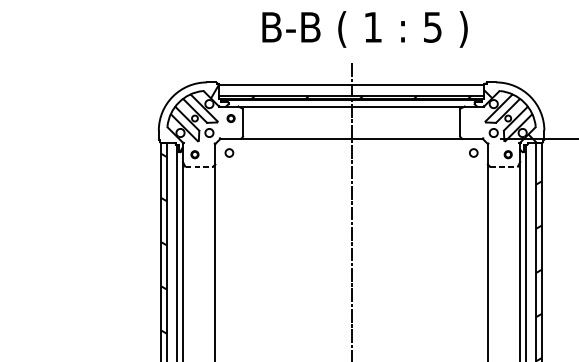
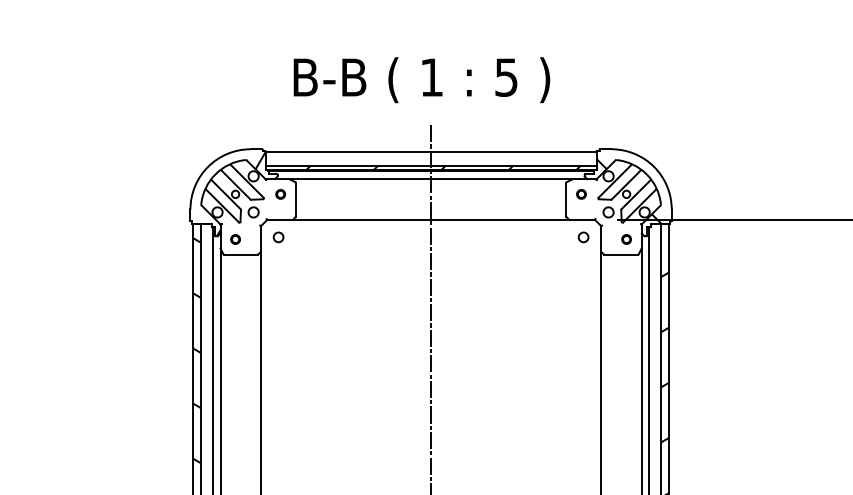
text: (364, 29) -> (421, 80), moved
part: (472, 118) -> (581, 194), added
line: (198, 166) -> (240, 254), dashed -> solid
line: (504, 166) -> (621, 254), dashed -> solid

